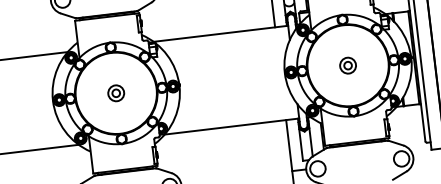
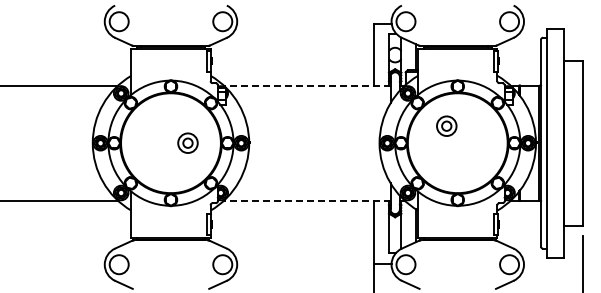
line: (220, 33) -> (306, 85), solid -> dashed
part: (347, 65) -> (446, 125), moved
part: (115, 92) -> (187, 142), moved
line: (231, 126) -> (306, 200), solid -> dashed

